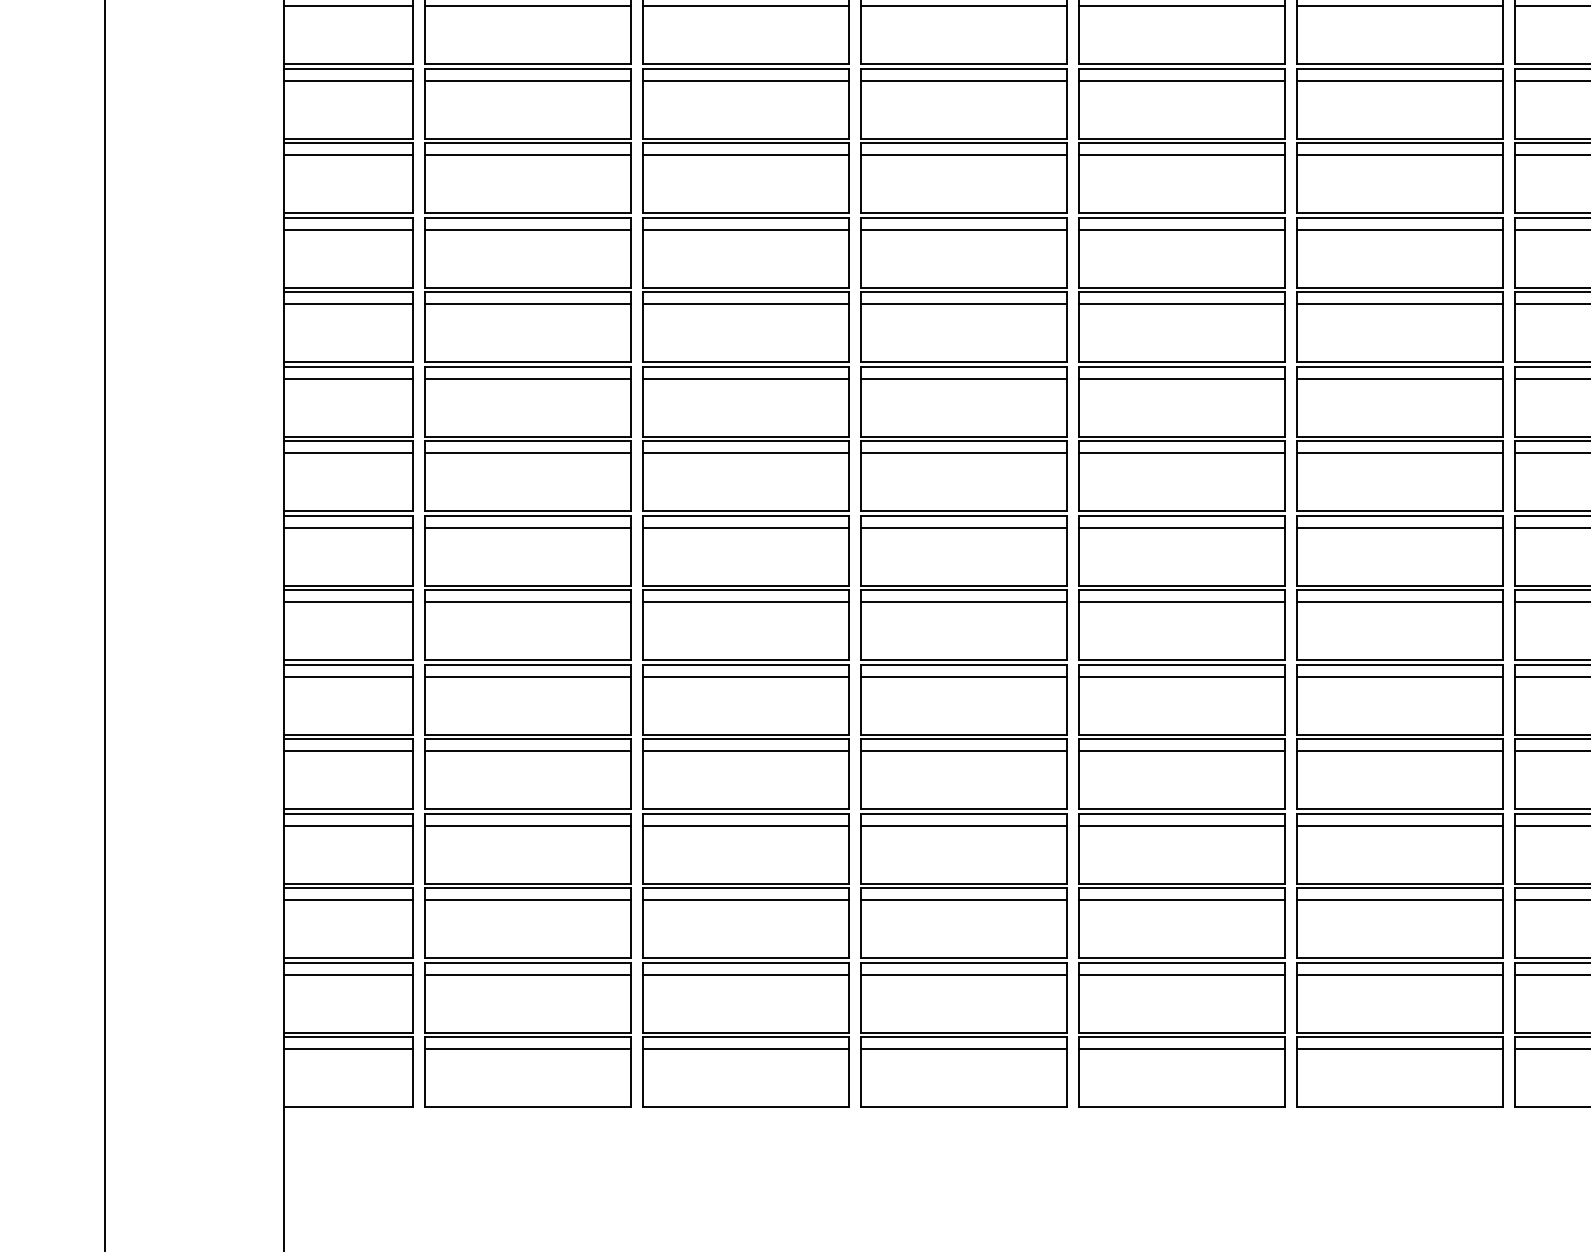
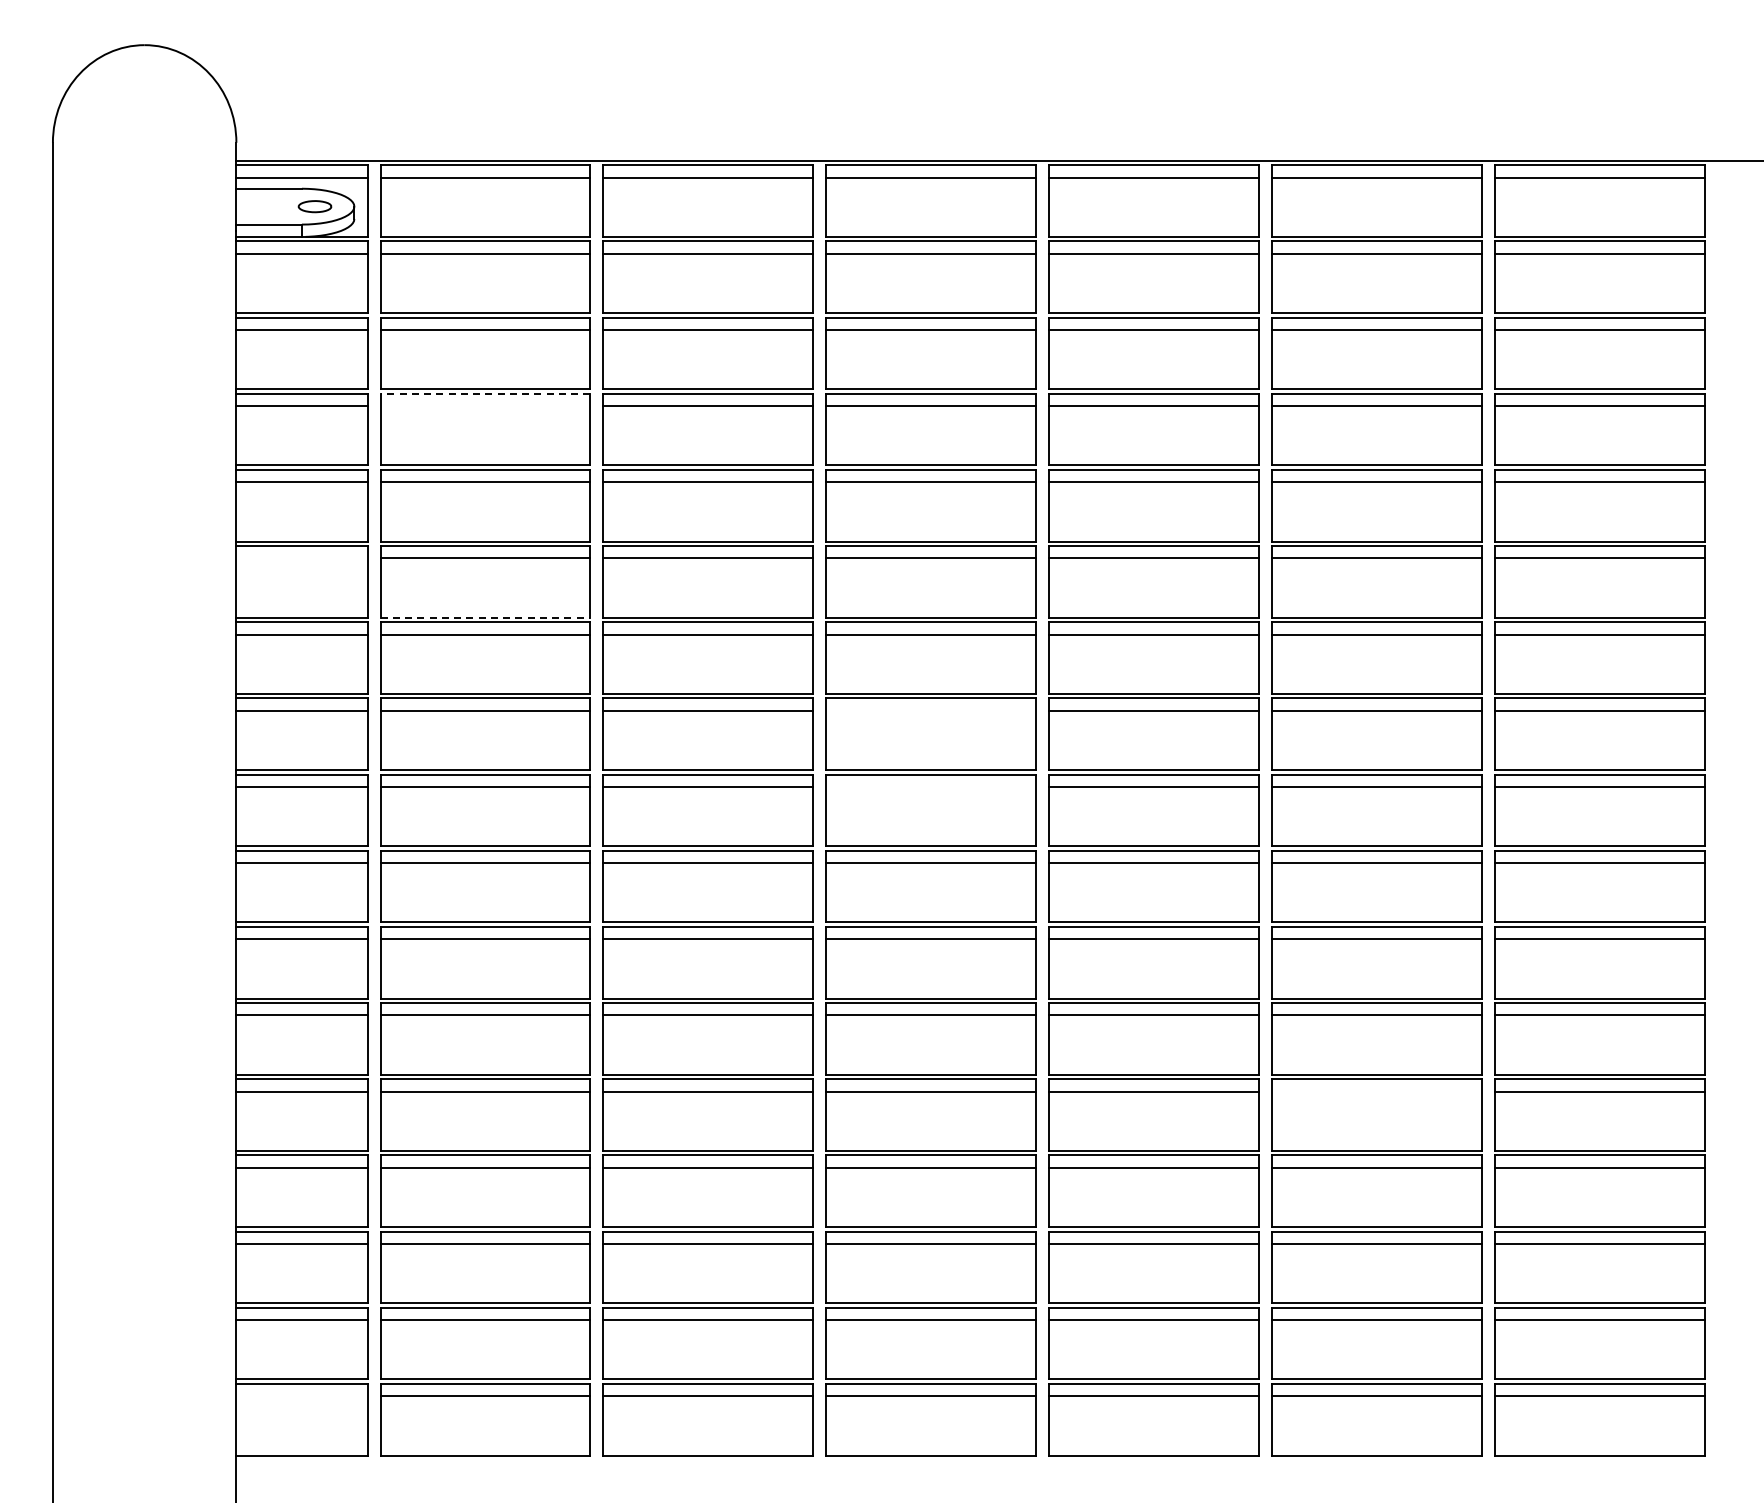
line: (528, 68) -> (485, 393), solid -> dashed
line: (528, 81) -> (485, 406), removed
line: (348, 229) -> (301, 558), removed
line: (528, 287) -> (485, 617), solid -> dashed
line: (964, 378) -> (931, 710), removed
line: (964, 452) -> (931, 786), removed
line: (1399, 751) -> (1376, 1091), removed
line: (348, 1049) -> (301, 1396), removed

